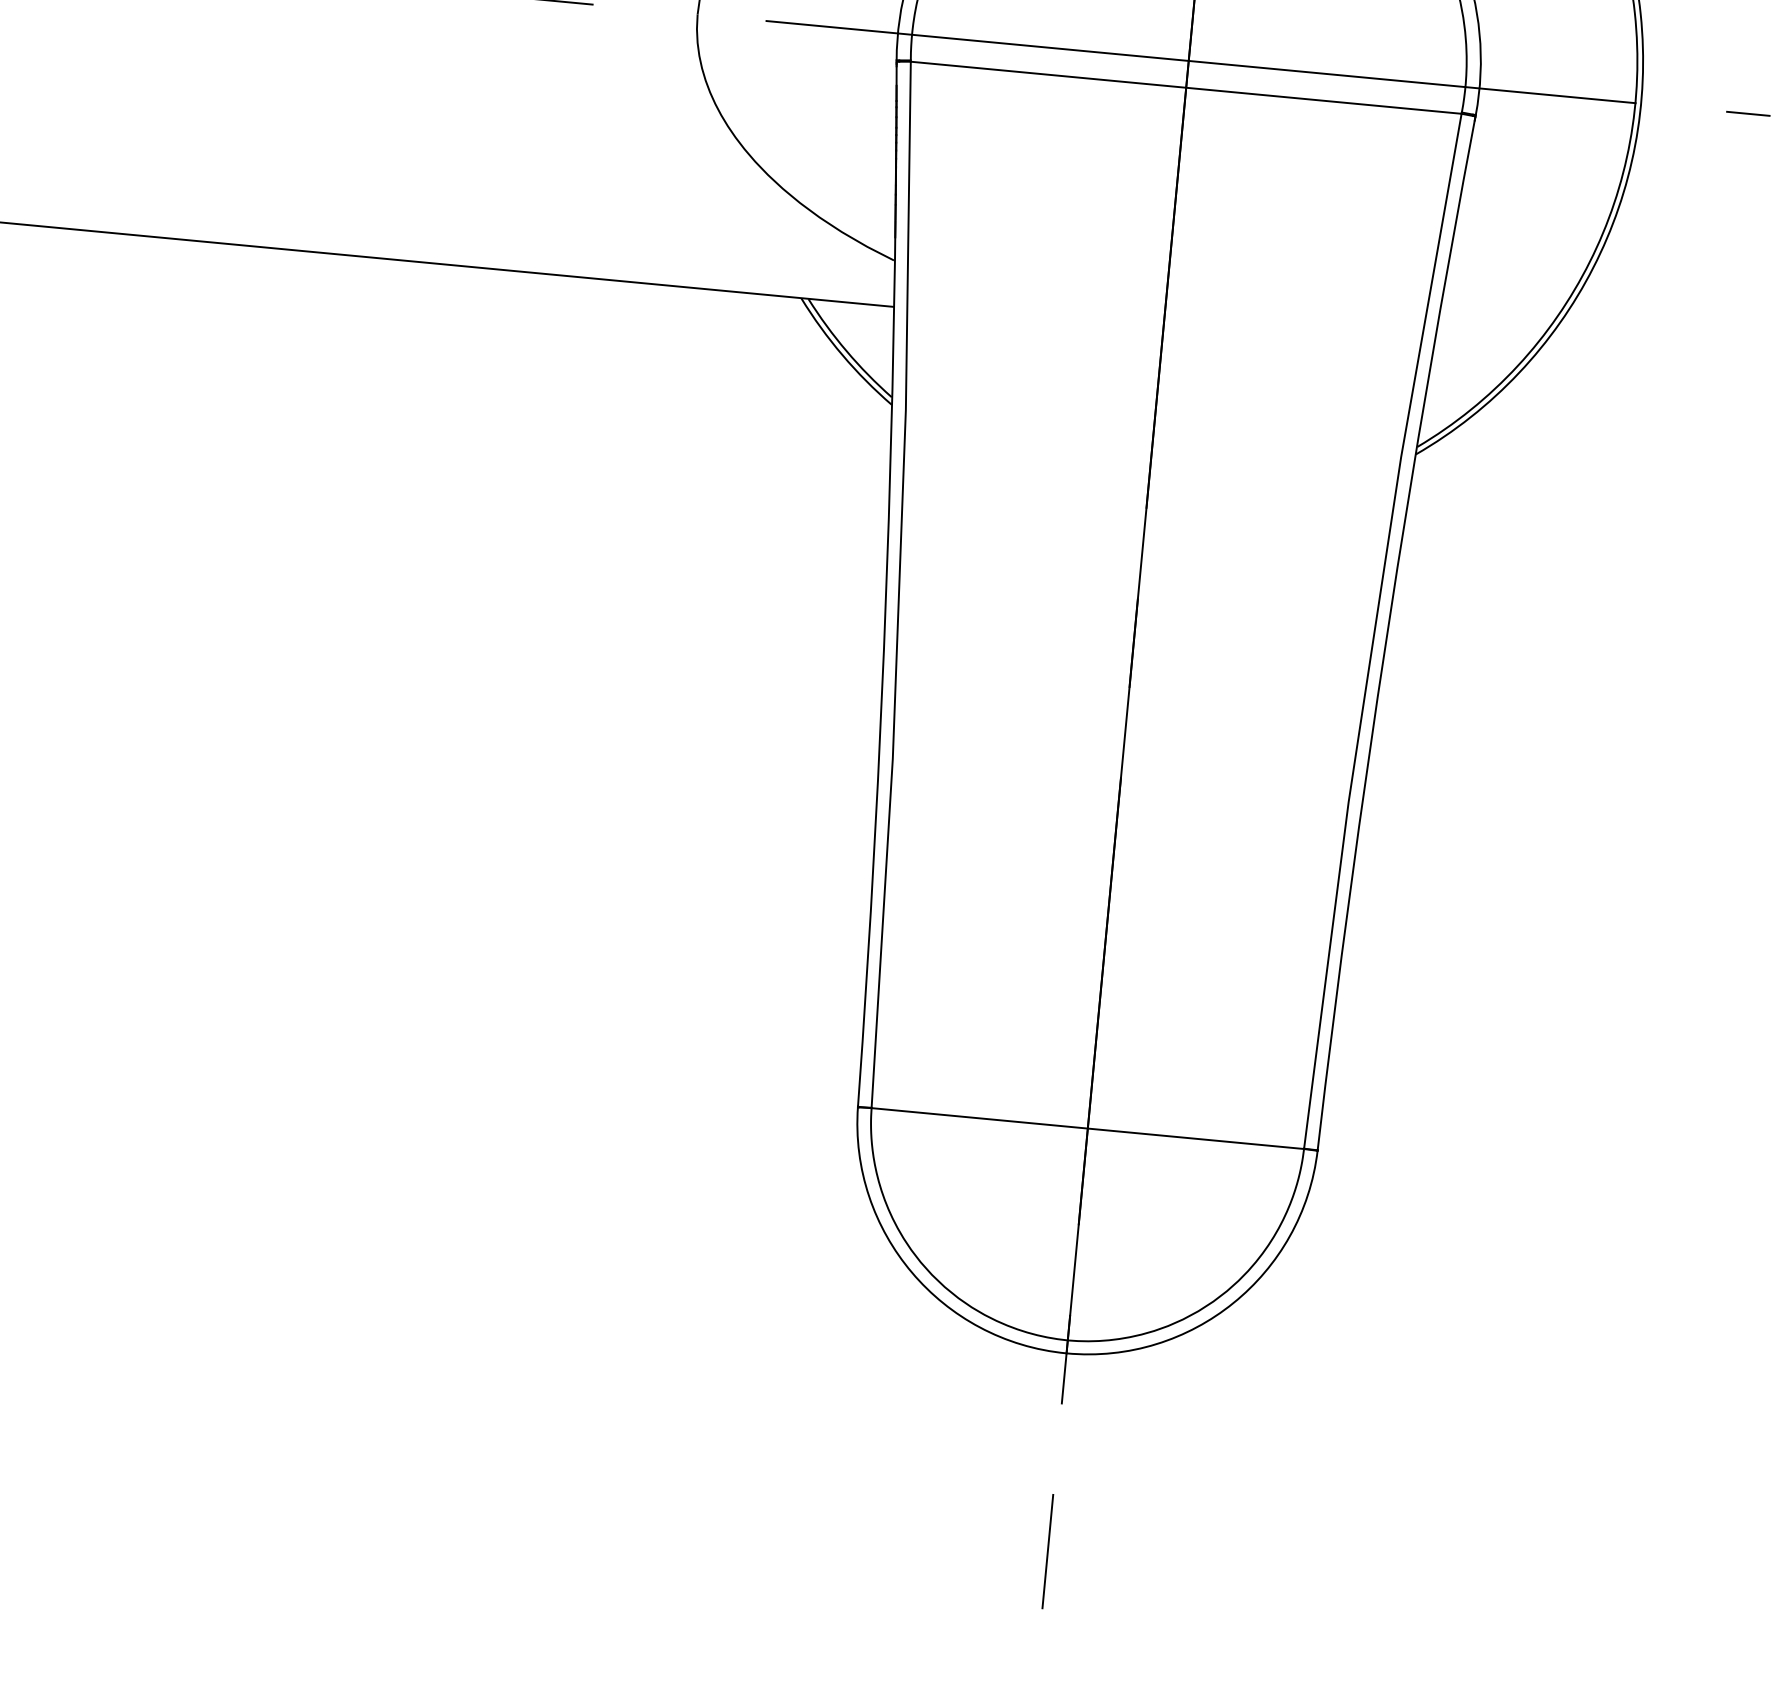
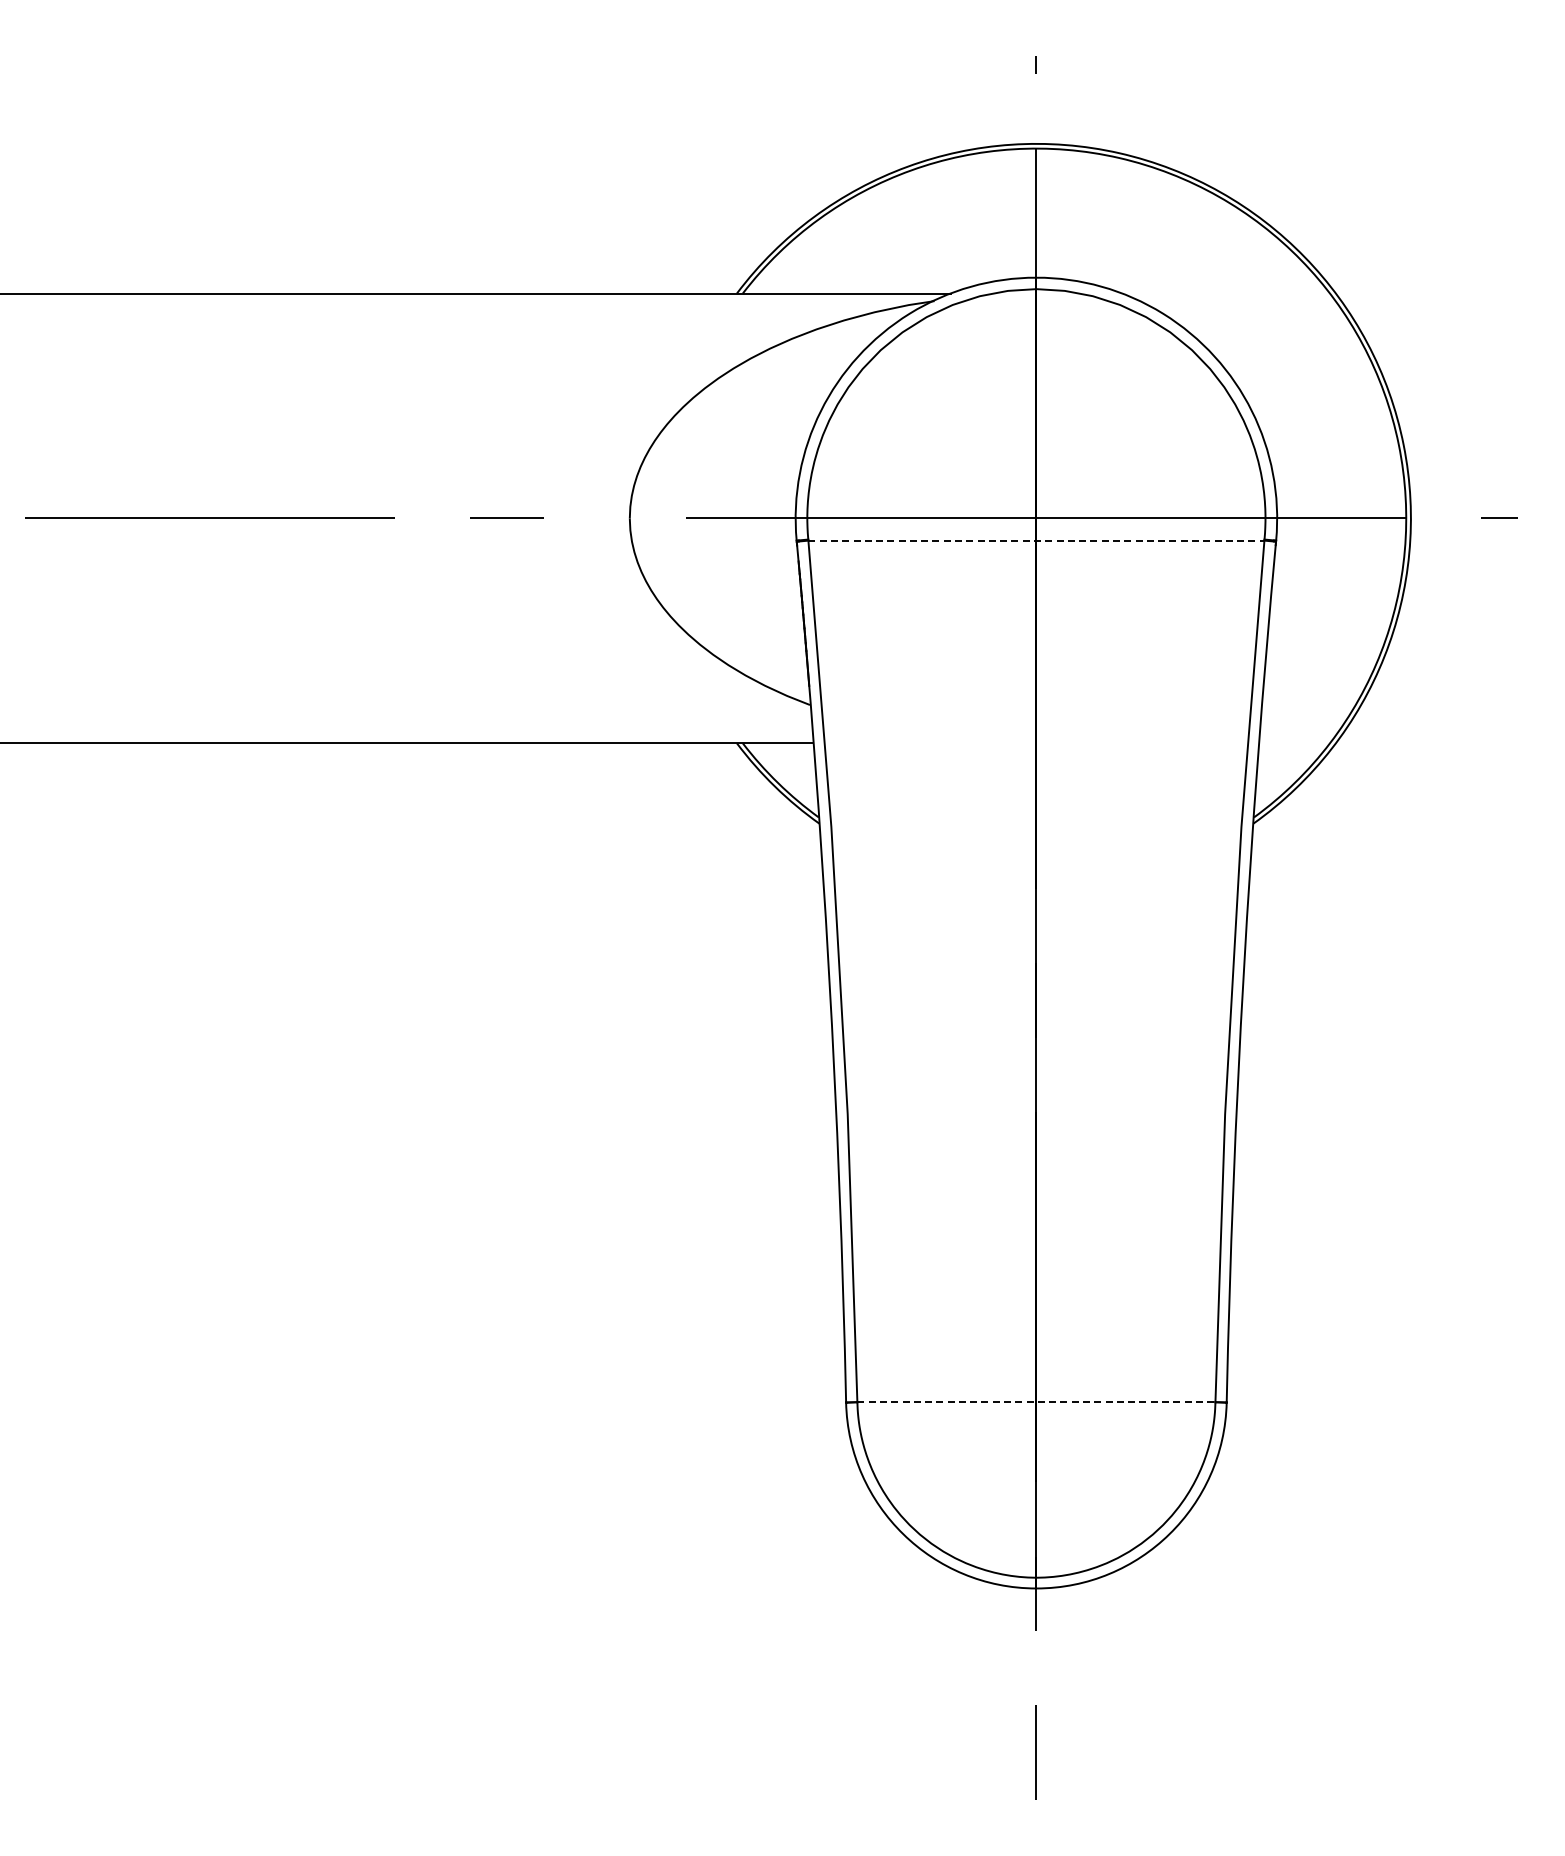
line: (1186, 87) -> (1036, 540), solid -> dashed
line: (1087, 1128) -> (1036, 1402), solid -> dashed

